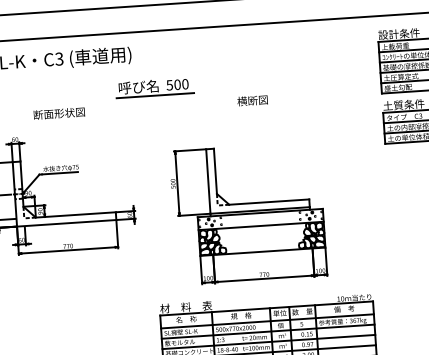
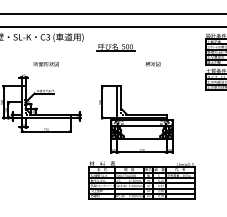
part: (153, 87) -> (115, 47), moved
text: (251, 101) -> (152, 64), moved

